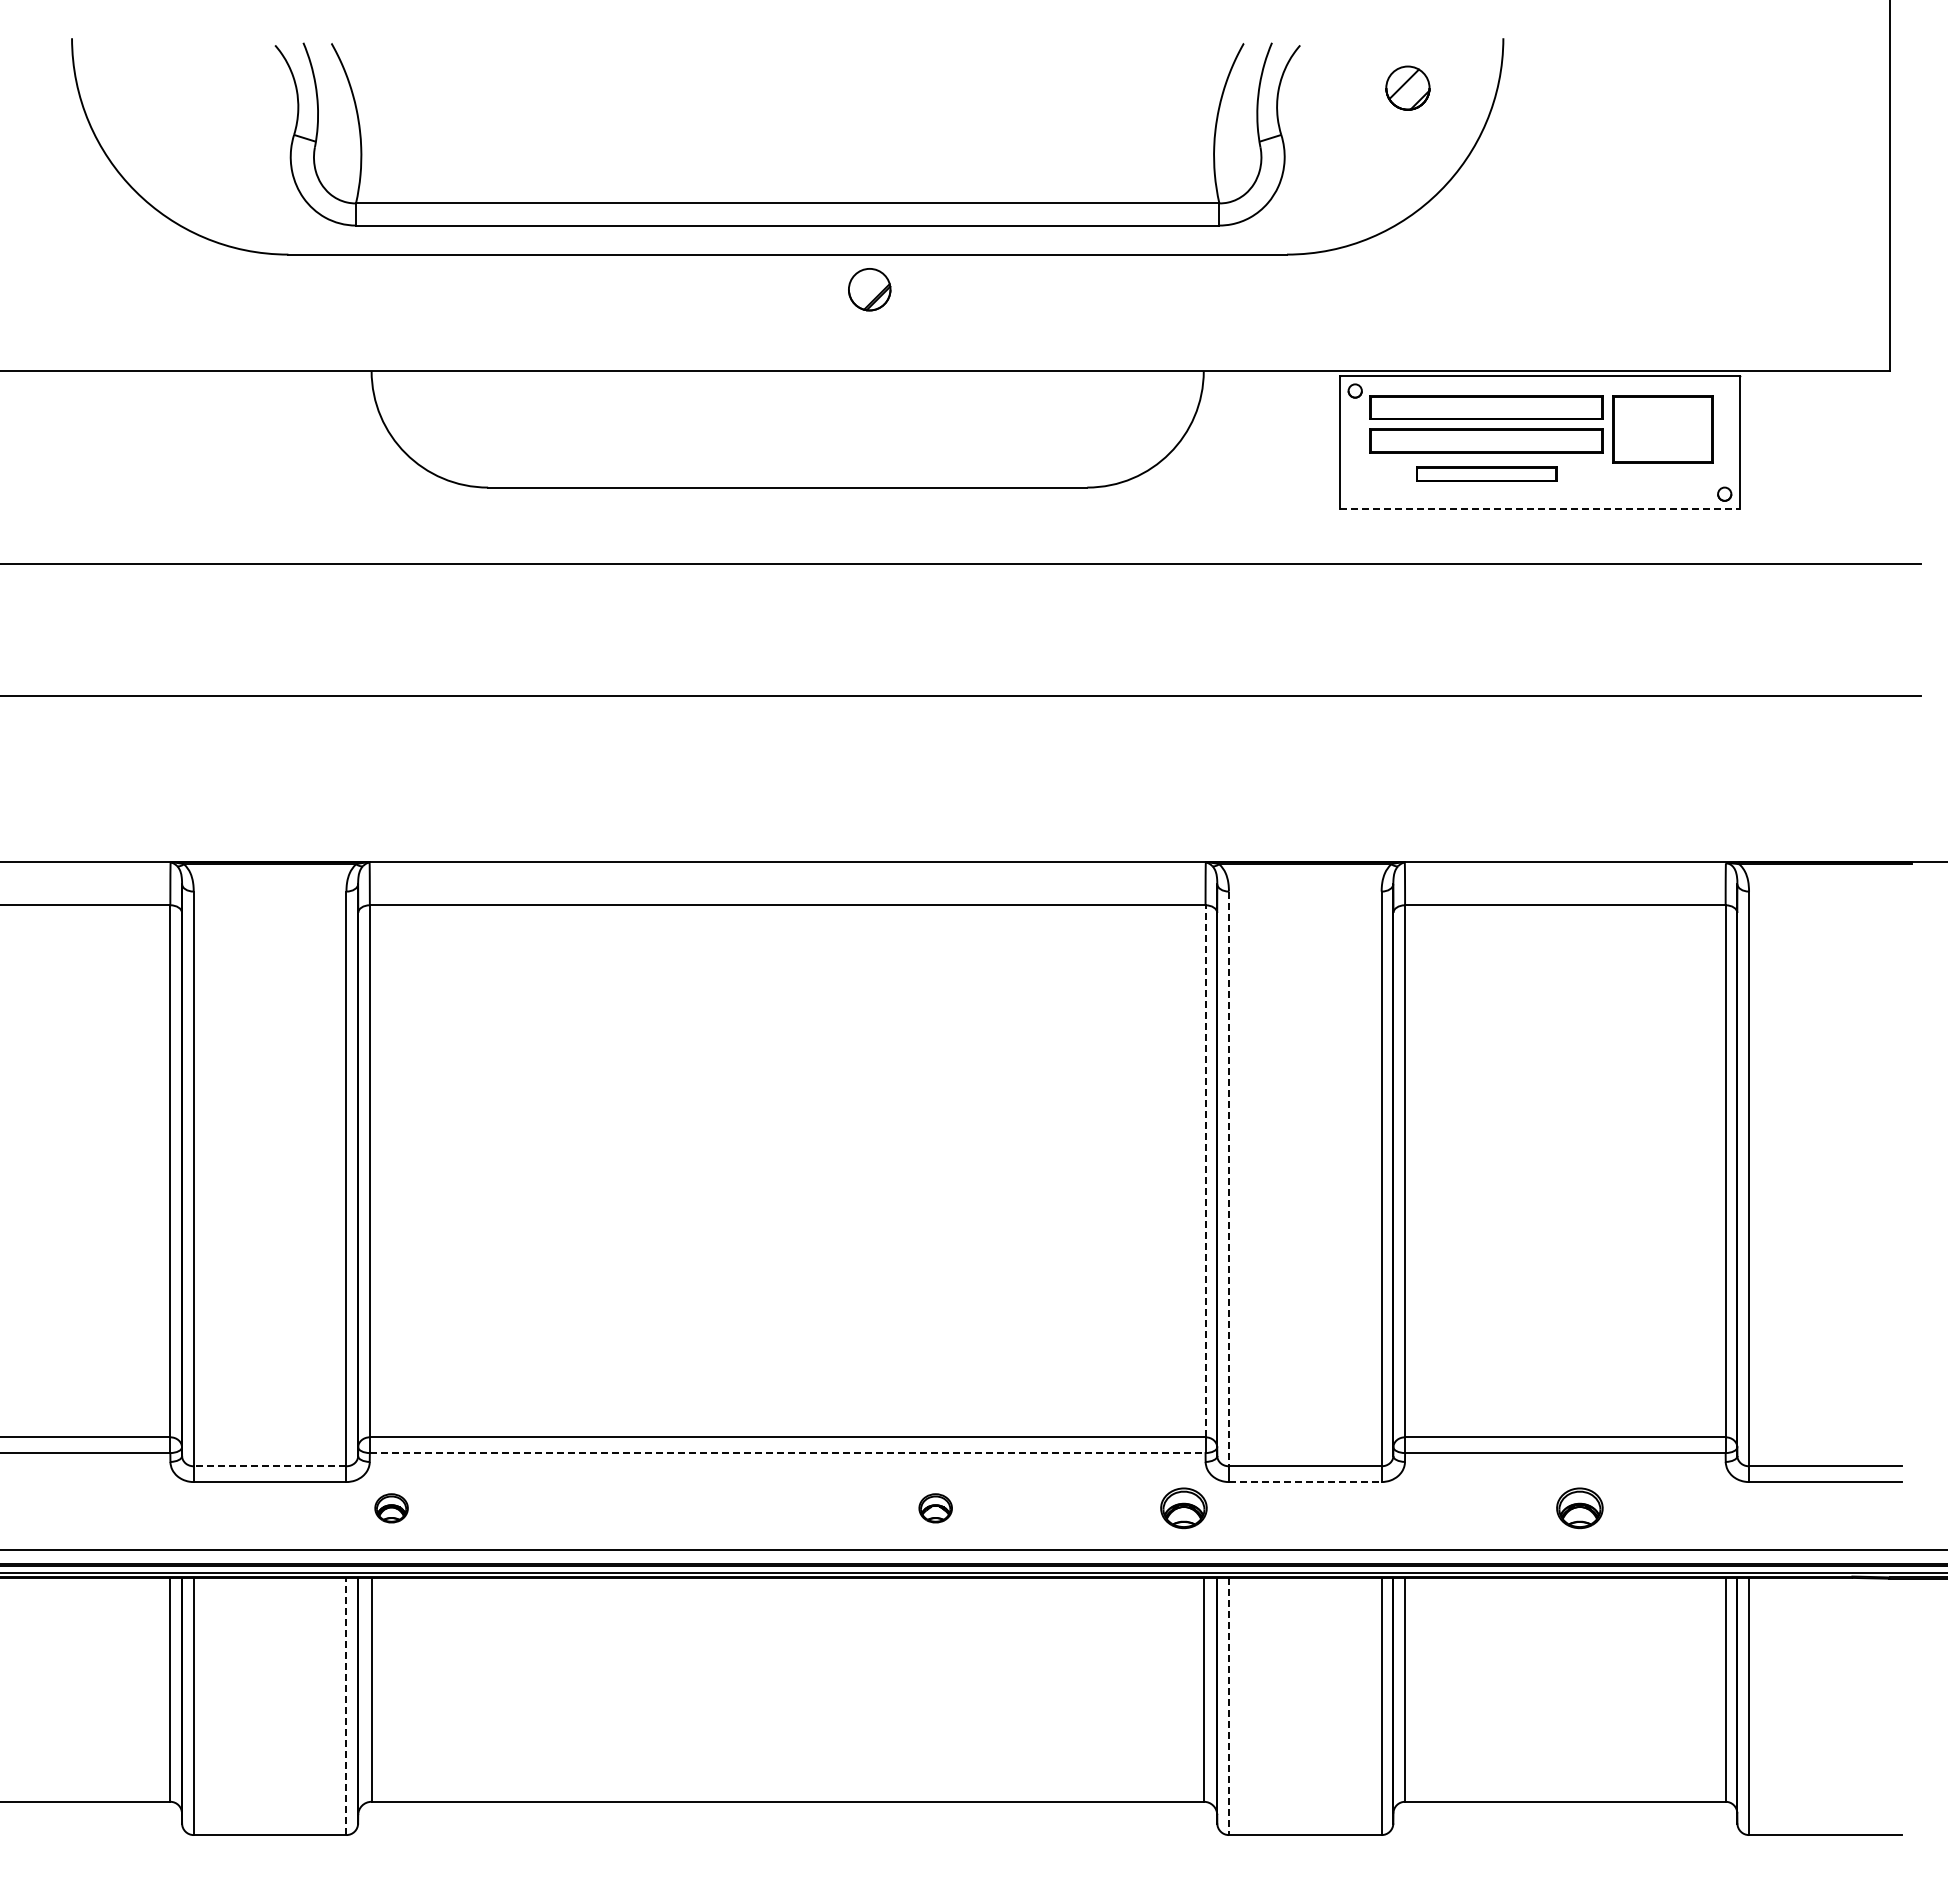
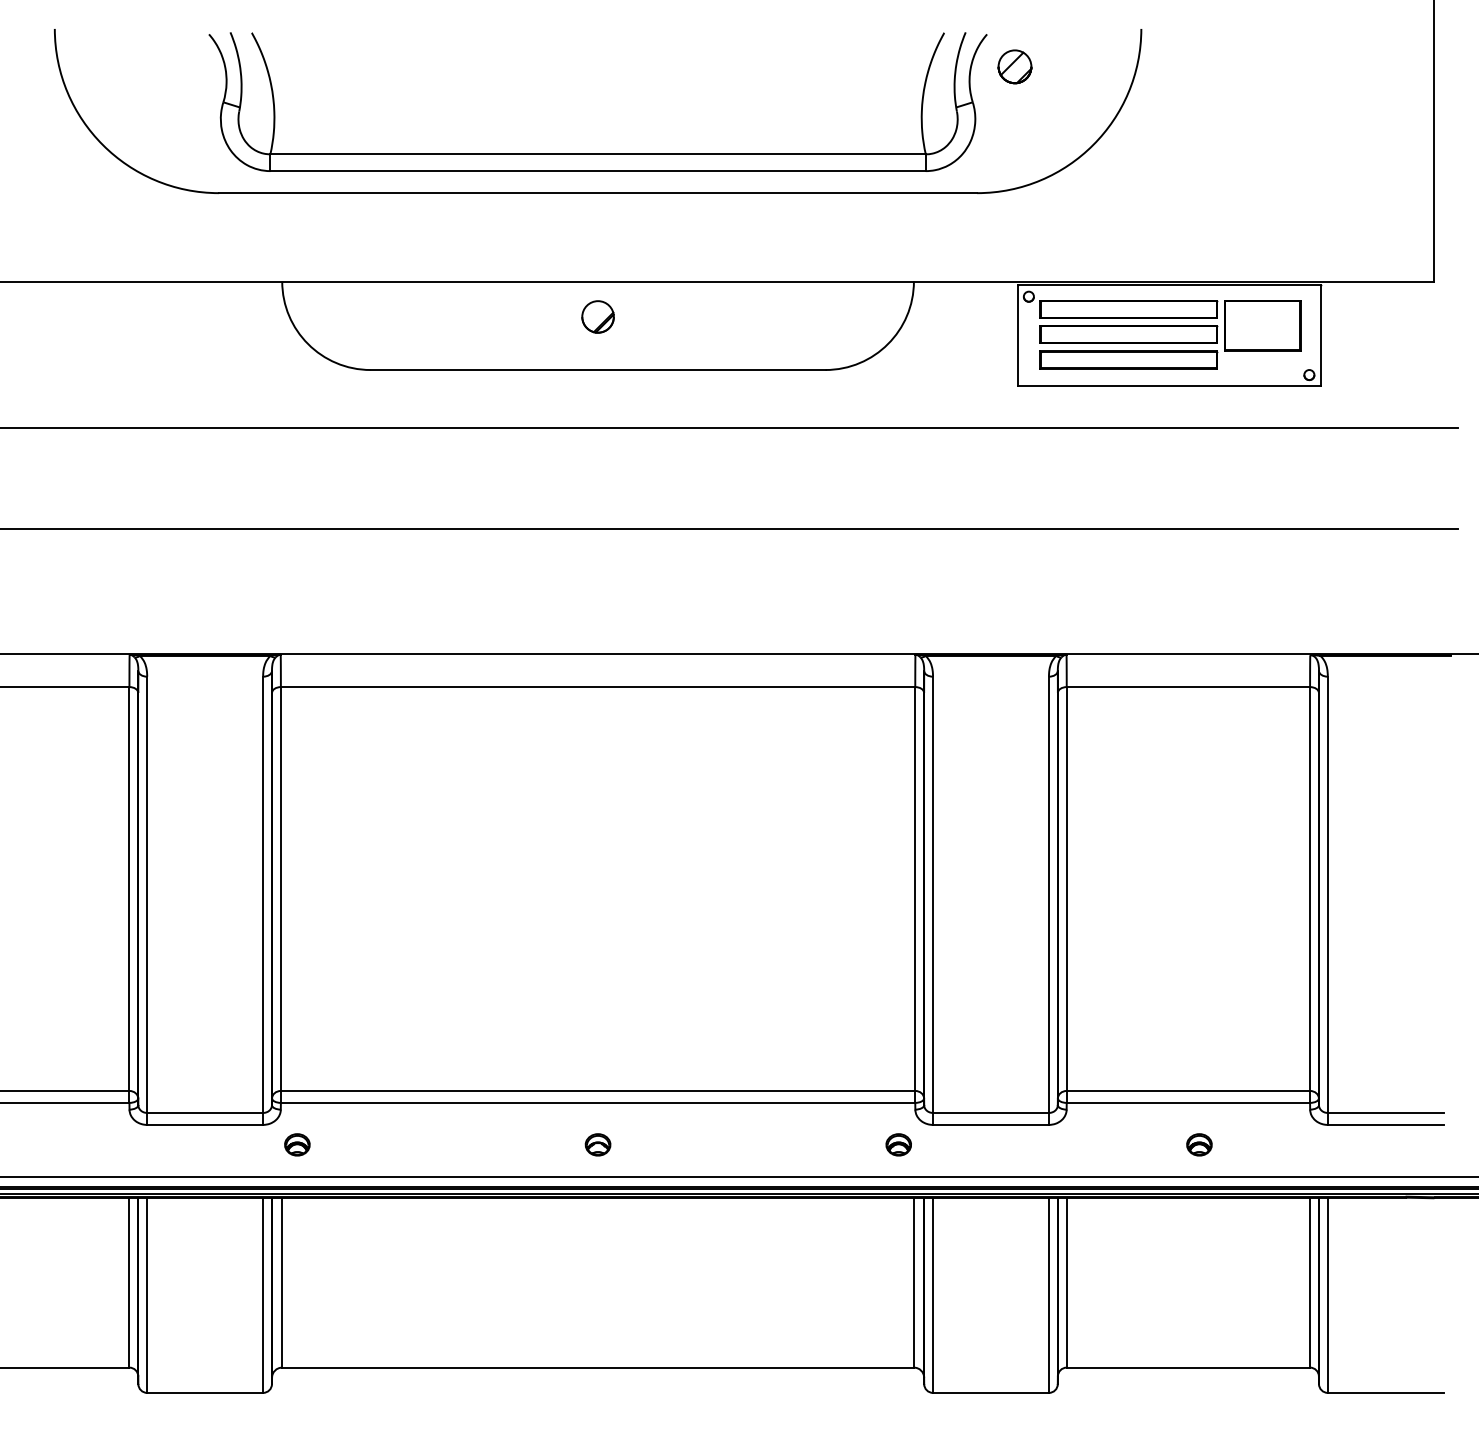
part: (1407, 87) -> (1014, 66), moved
part: (869, 289) -> (597, 316), moved
part: (1486, 474) -> (1128, 360), size x1.67
line: (1539, 509) -> (1168, 386), dashed -> solid
line: (1205, 1170) -> (915, 888), dashed -> solid
line: (1228, 1179) -> (932, 895), dashed -> solid
line: (787, 1453) -> (597, 1103), dashed -> solid
line: (269, 1466) -> (204, 1113), dashed -> solid
line: (1305, 1482) -> (991, 1125), dashed -> solid
part: (935, 1508) -> (597, 1144), moved
part: (1183, 1508) -> (898, 1144), size x0.71
part: (1579, 1508) -> (1199, 1144), size x0.71
line: (346, 1706) -> (263, 1295), dashed -> solid
line: (1228, 1706) -> (932, 1295), dashed -> solid

